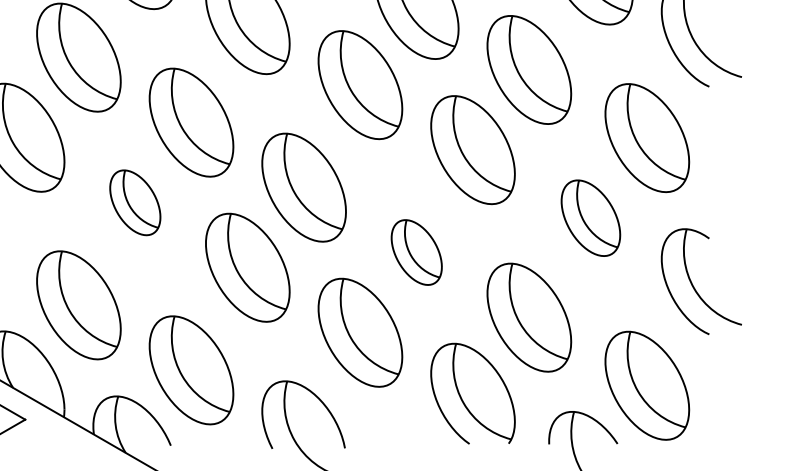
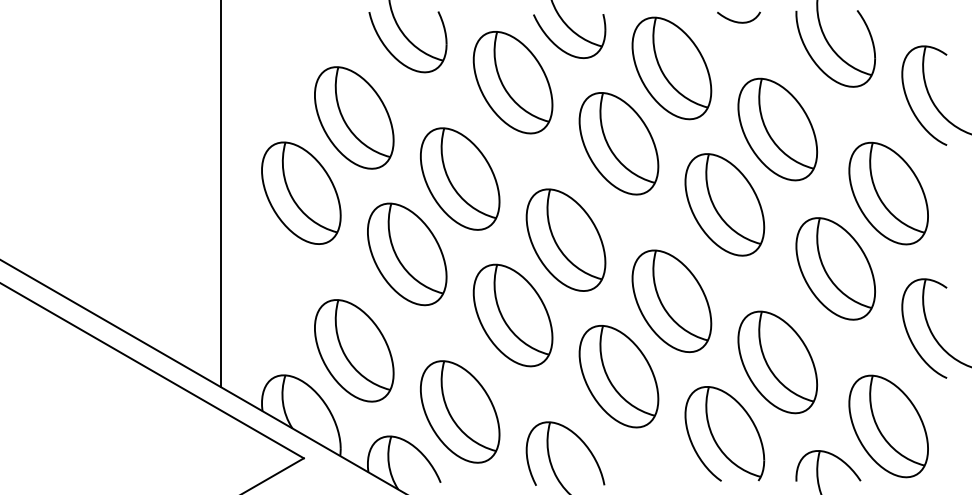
part: (135, 202) -> (407, 254), size x1.67
part: (590, 217) -> (835, 268), size x1.43
part: (416, 251) -> (671, 300), size x1.67

